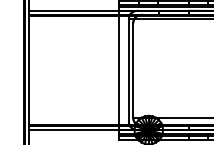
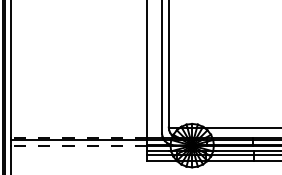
line: (74, 124) -> (79, 137), solid -> dashed
line: (74, 130) -> (79, 146), solid -> dashed

